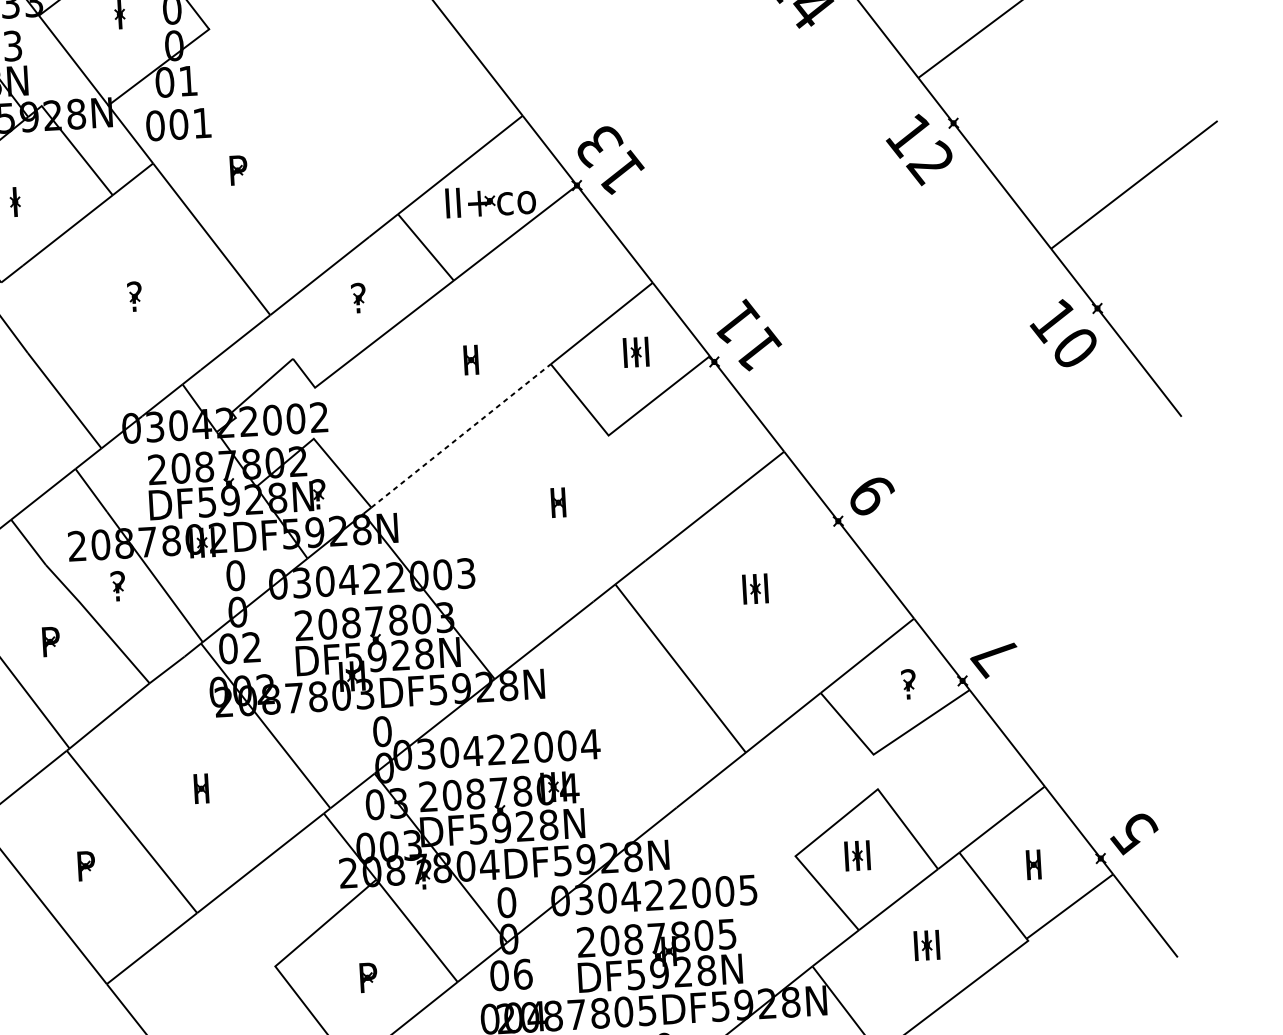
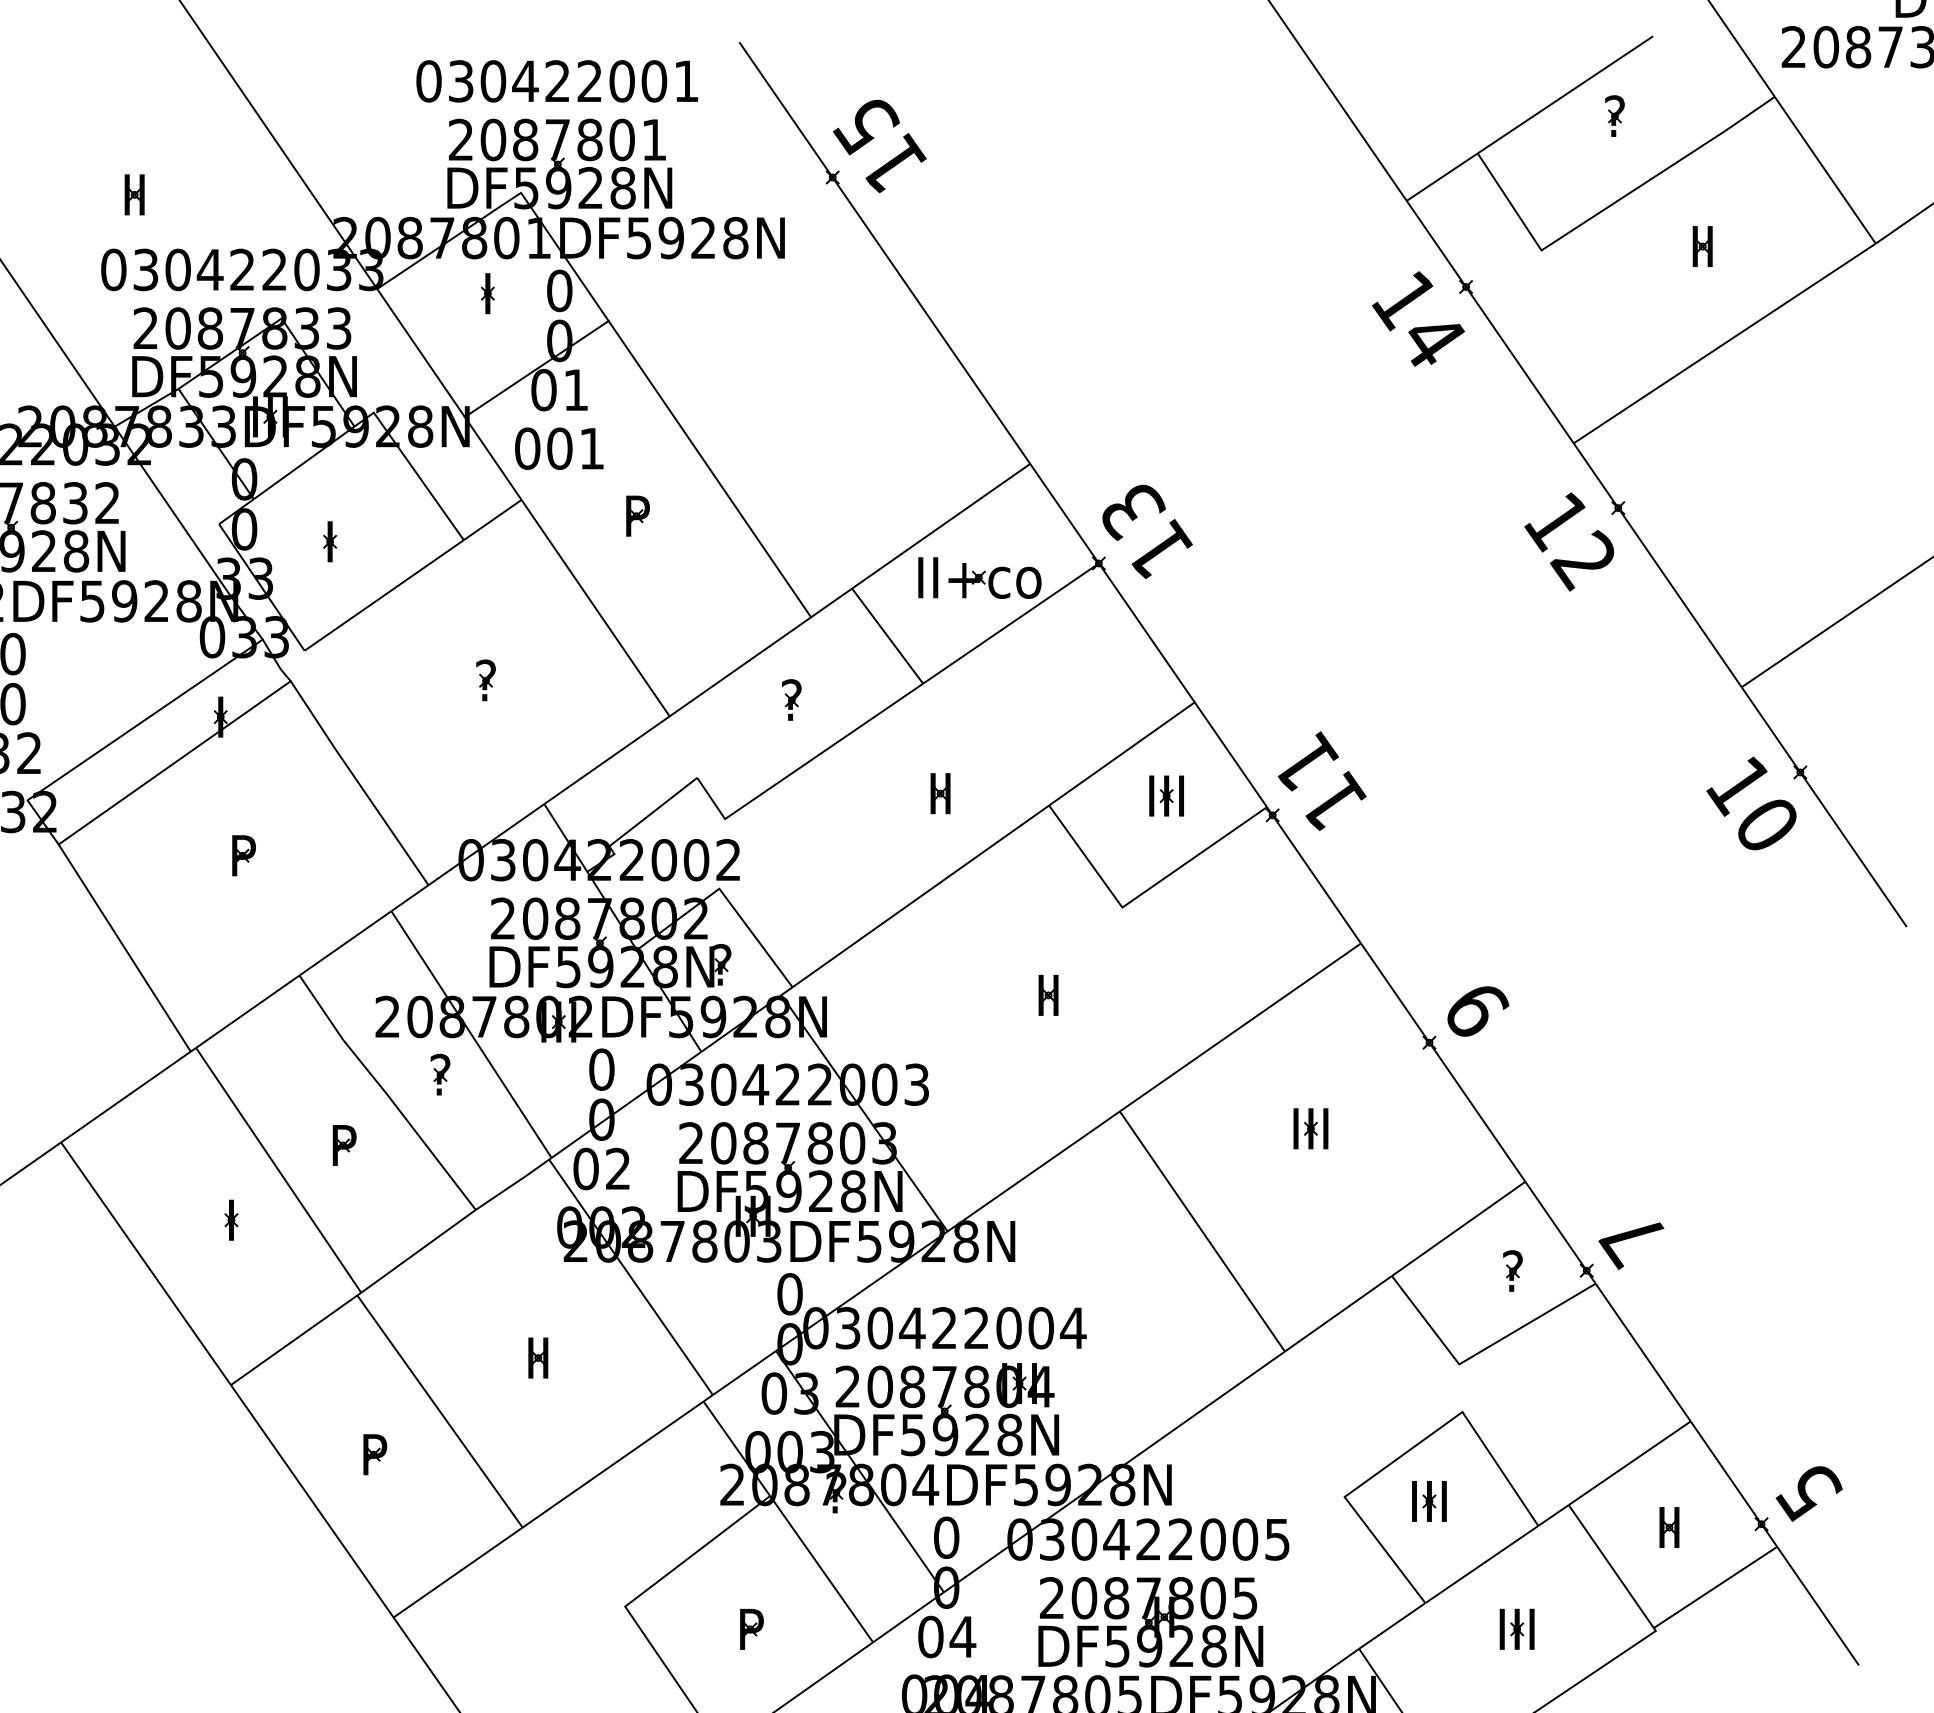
line: (289, 133) -> (709, 469), added
line: (461, 435) -> (921, 896), dashed -> solid
text: (522, 974) -> (962, 1636), 06 -> 04

